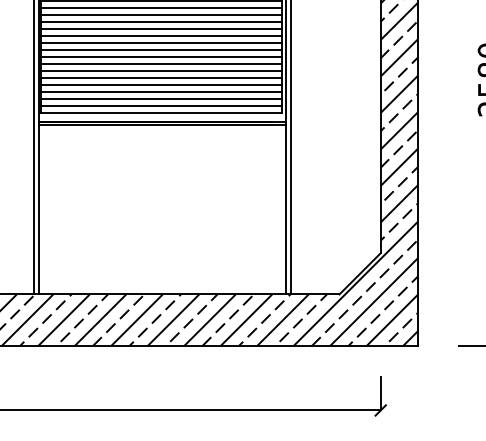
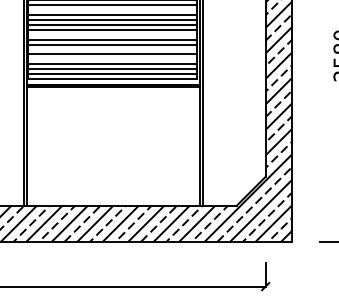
line: (161, 14) -> (112, 10), removed
line: (161, 49) -> (112, 34), removed
line: (161, 70) -> (112, 49), removed
line: (161, 85) -> (112, 59), removed

